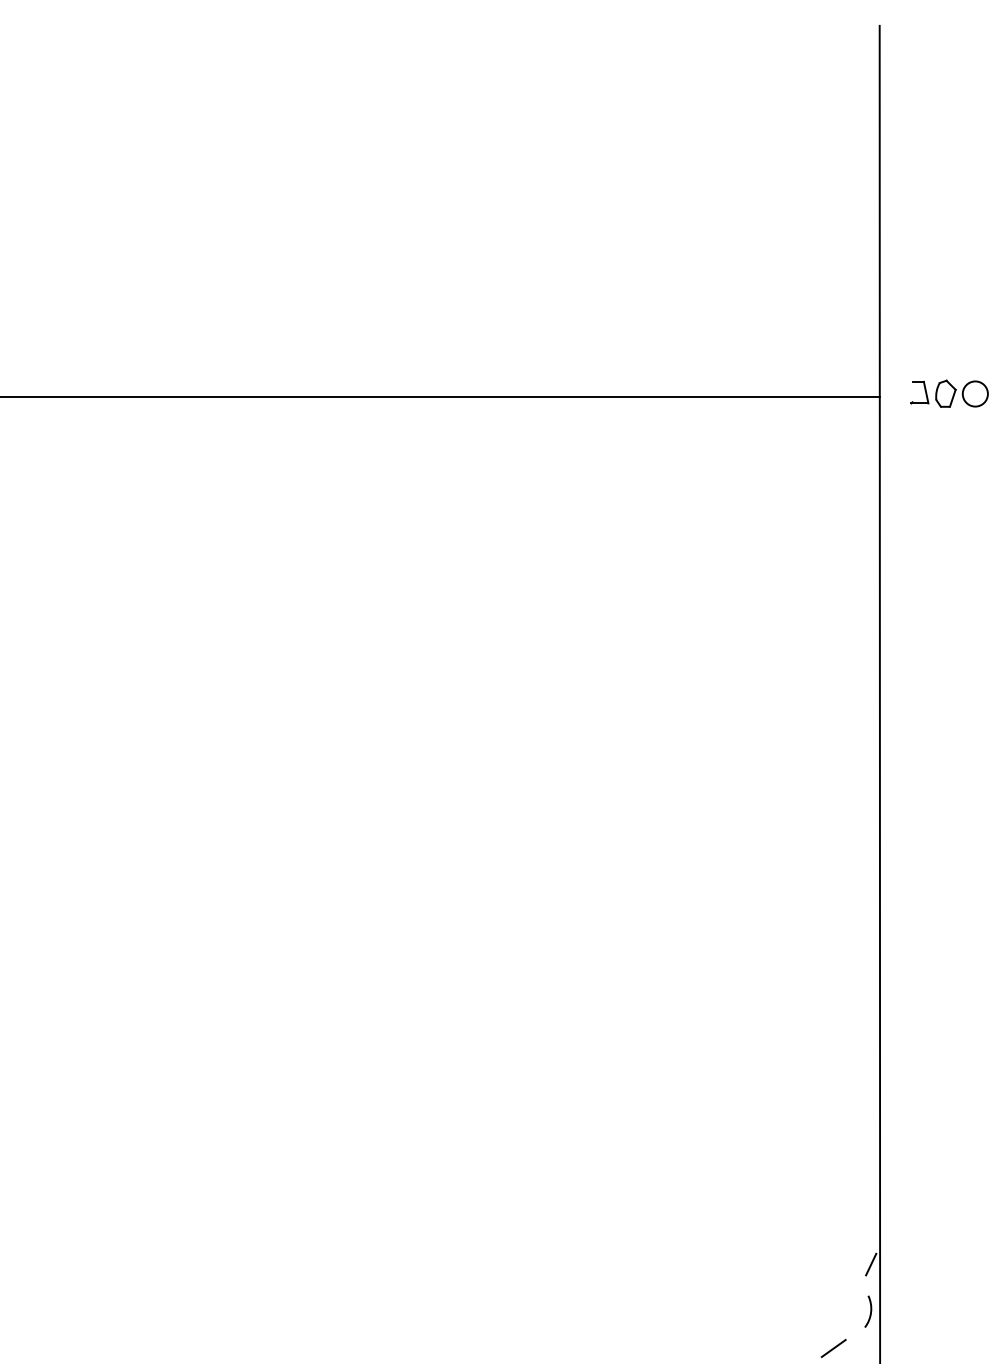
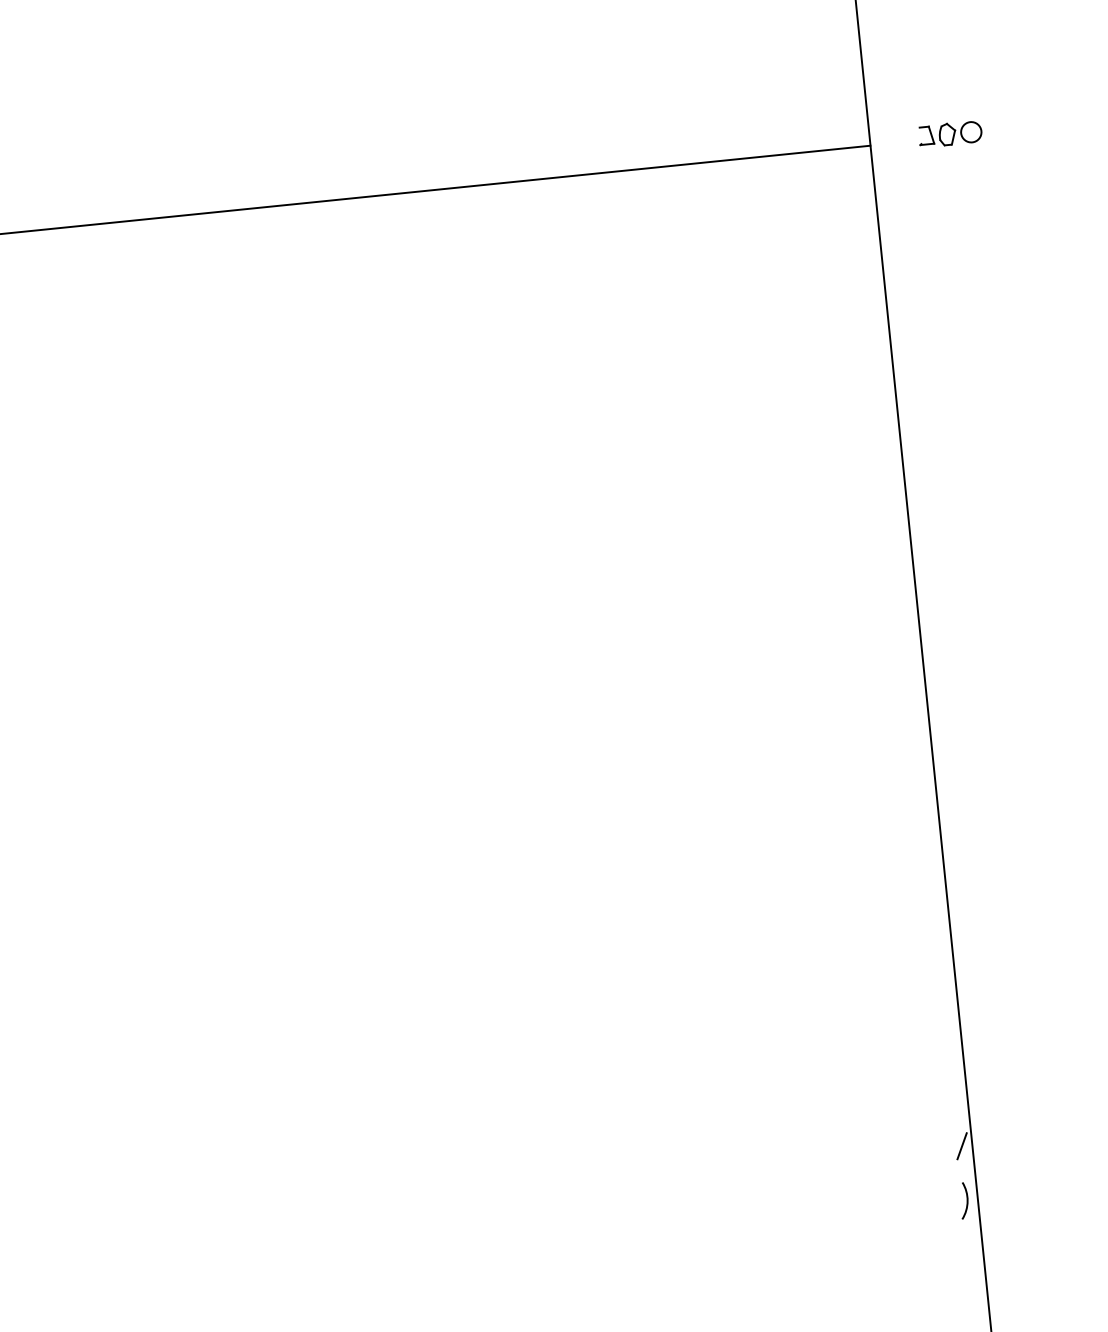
part: (949, 393) -> (950, 133), size x0.7
line: (833, 1347) -> (928, 1246), removed

